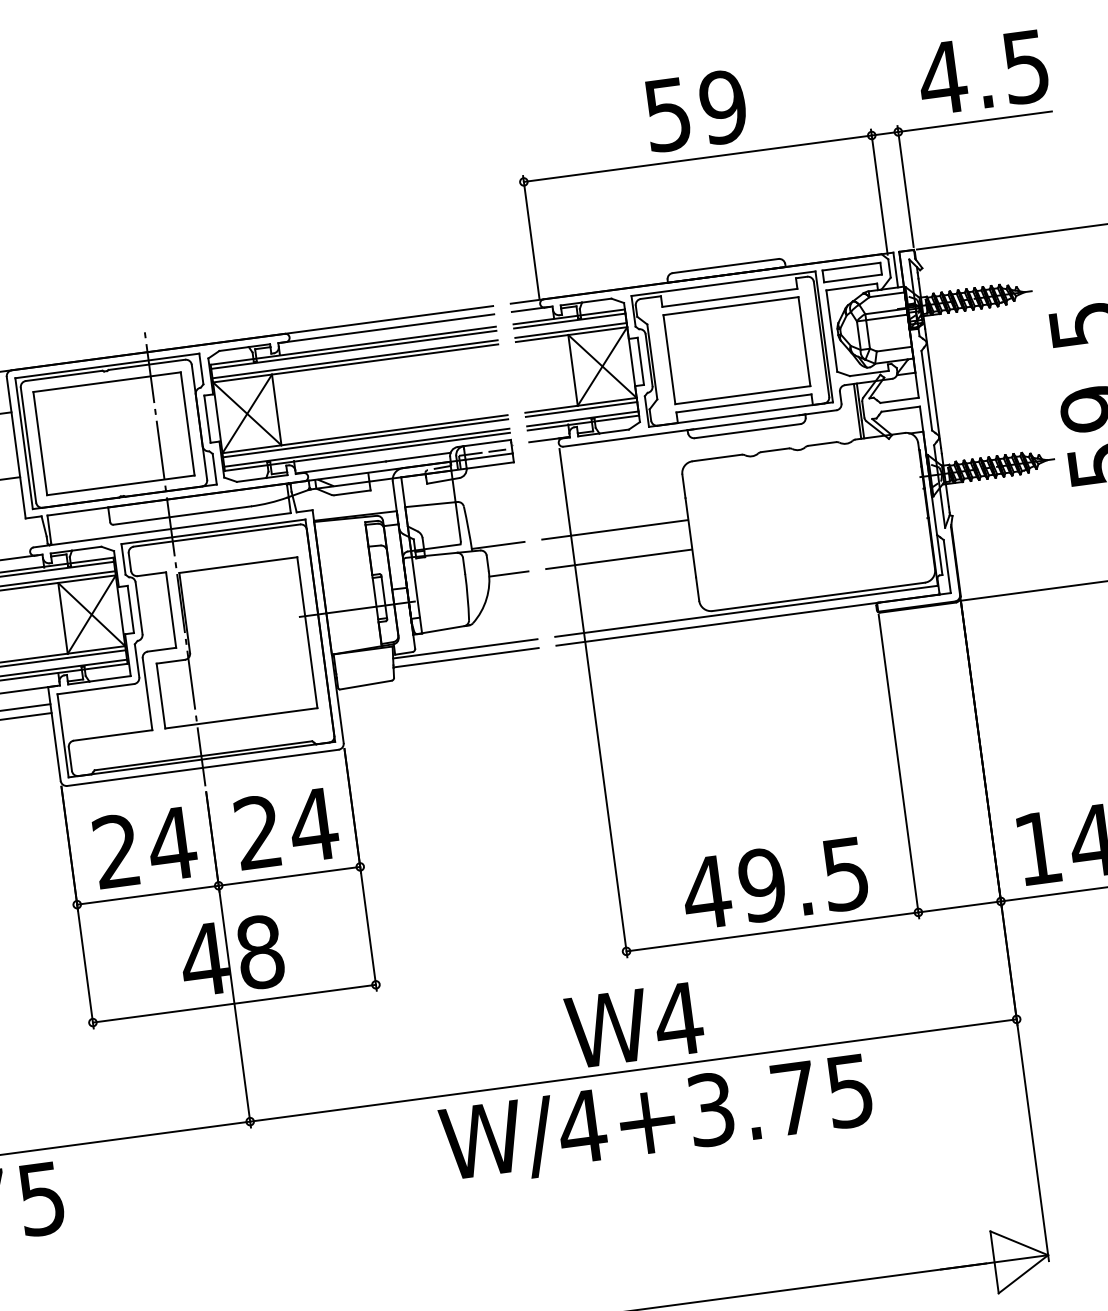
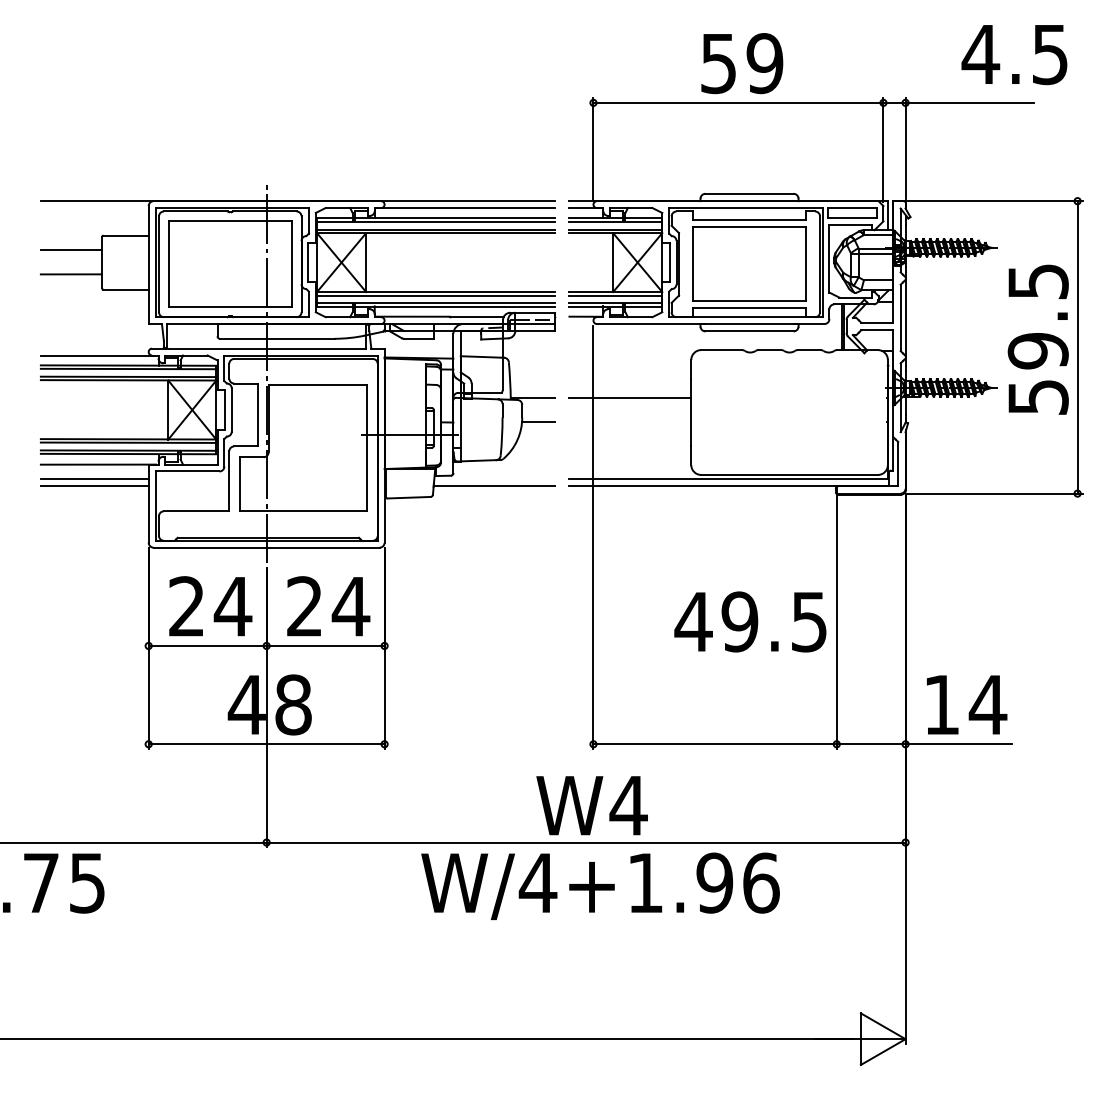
text: (983, 73) -> (1014, 55), moved
line: (618, 559) -> (629, 422), removed
line: (465, 648) -> (494, 478), removed
text: (774, 883) -> (750, 621), moved
text: (780, 1099) -> (703, 882), W/4+3.75 -> W/4+1.96

